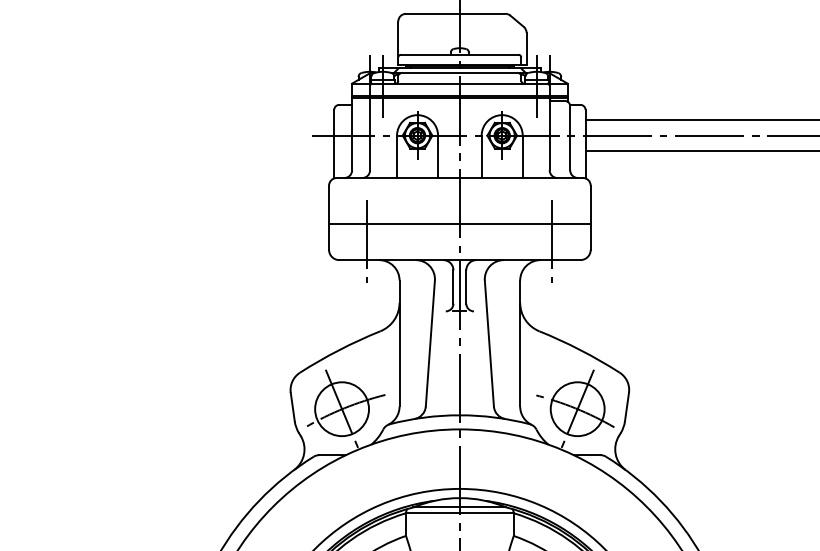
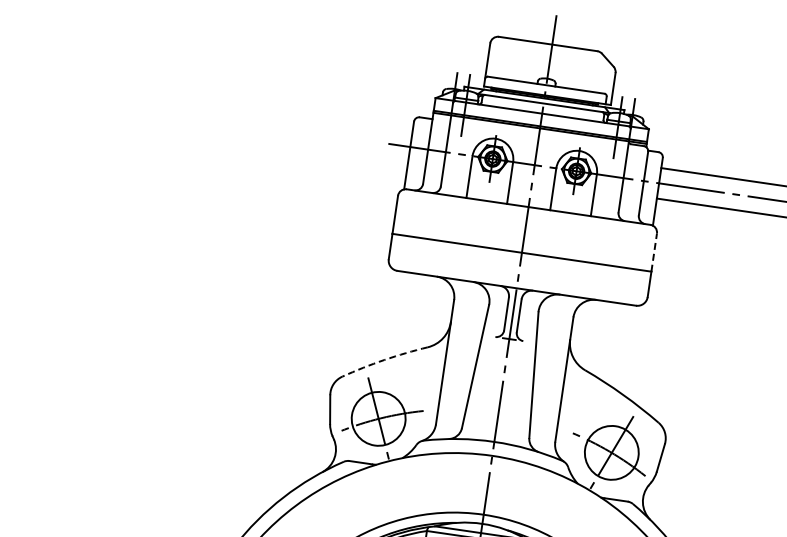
line: (590, 204) -> (654, 252), solid -> dashed
line: (367, 241) -> (428, 256), removed
line: (552, 241) -> (611, 283), removed
arc: (339, 350) -> (384, 360), solid -> dashed

